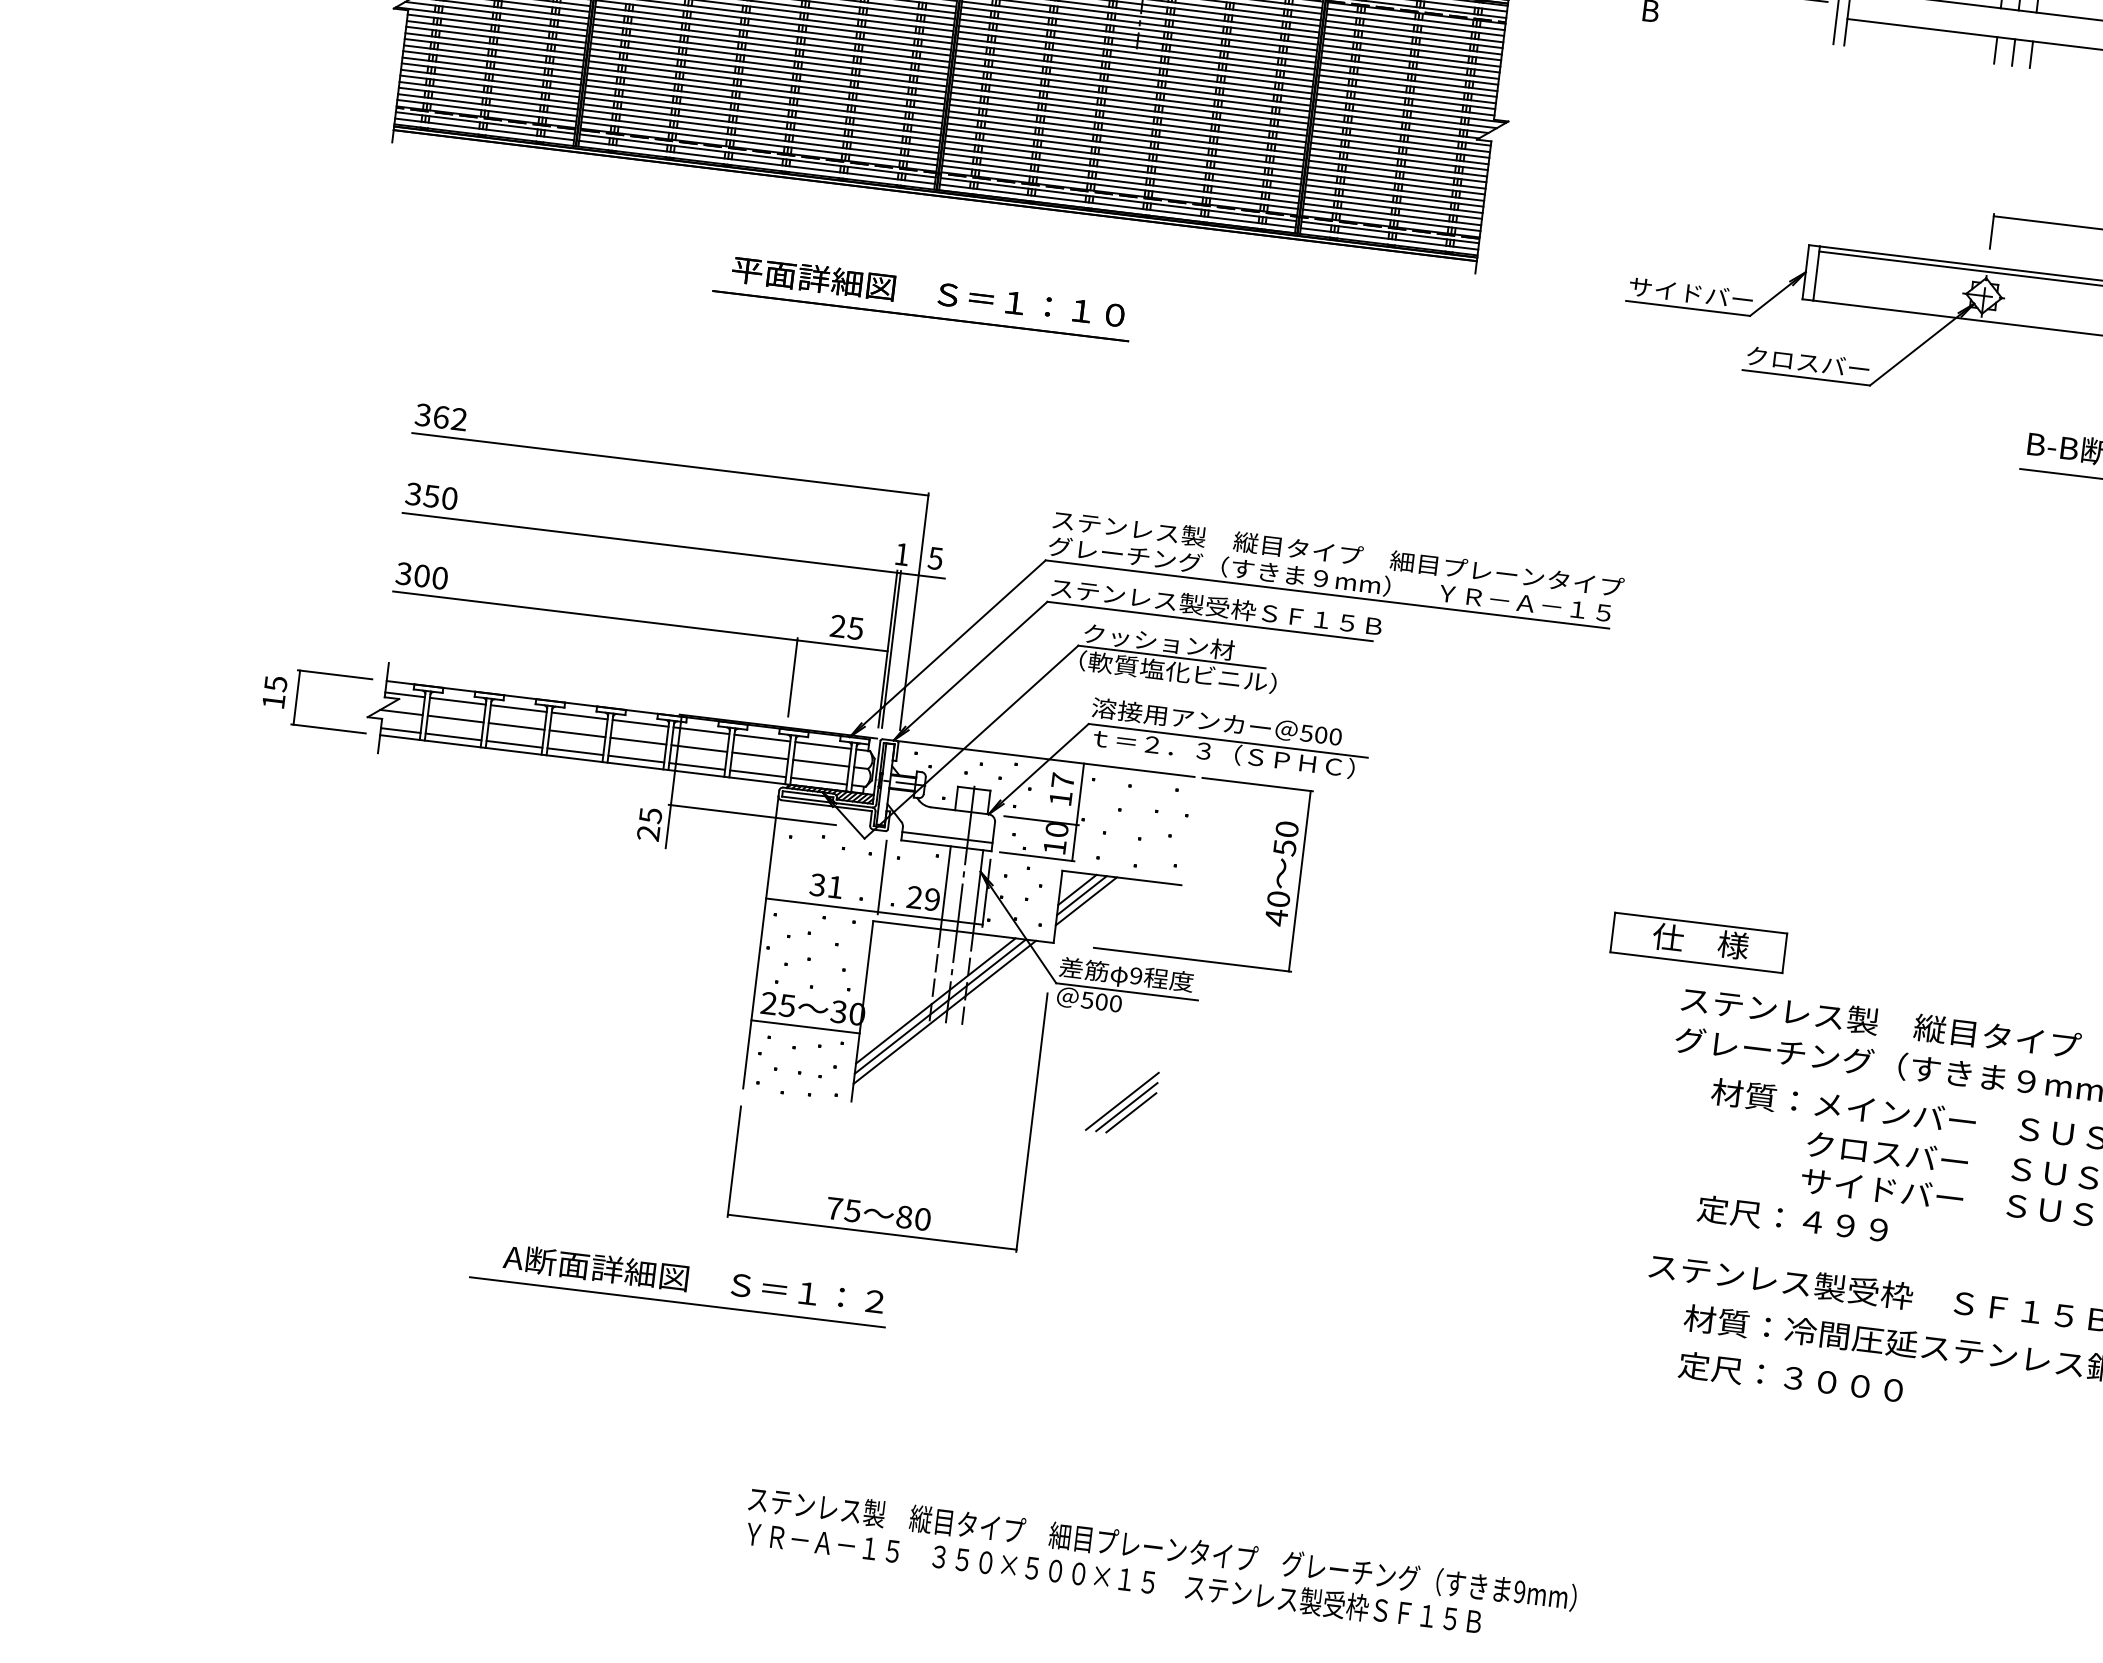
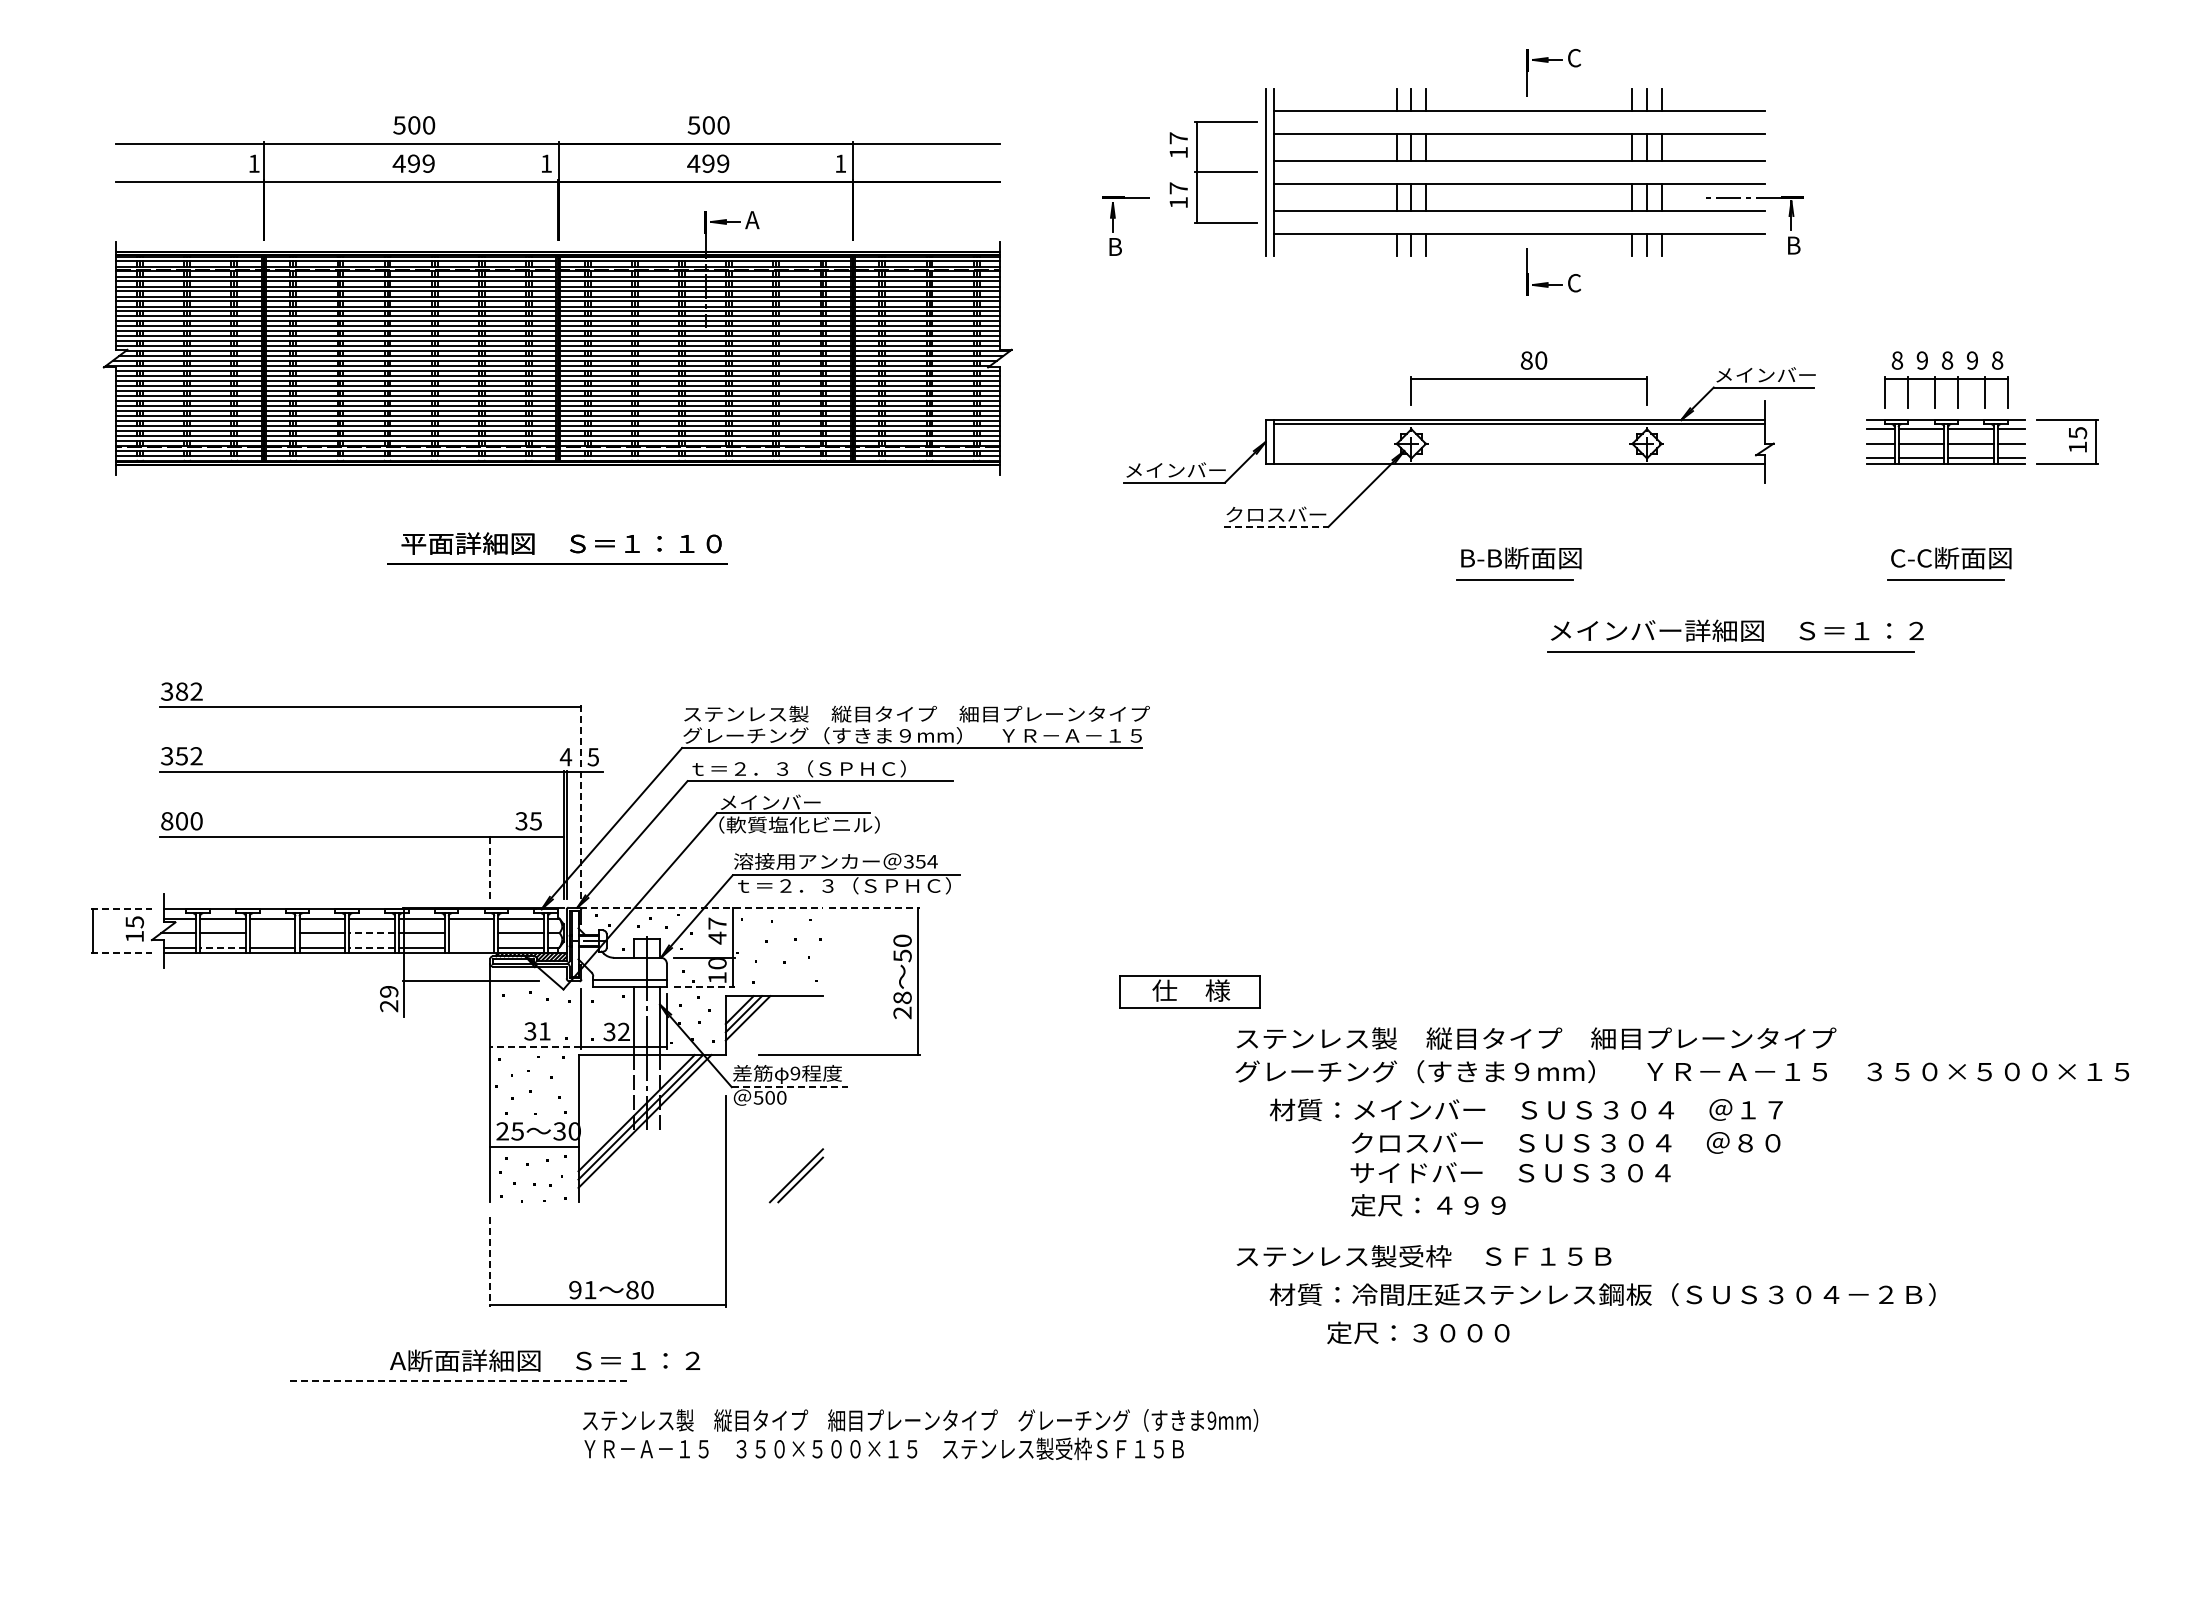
text: (1665, 290) -> (1154, 470), サイドバー -> メインバー
line: (1806, 378) -> (1276, 527), solid -> dashed
text: (442, 417) -> (182, 691), 362 -> 382
text: (449, 498) -> (196, 756), 350 -> 352
text: (901, 554) -> (565, 757), 1 -> 4
text: (404, 574) -> (167, 821), 300 -> 800
text: (1215, 606) -> (823, 768), ステンレス製受枠ＳＦ１５Ｂ -> ｔ＝２．３（ＳＰＨＣ）
line: (914, 612) -> (581, 802), solid -> dashed
text: (838, 626) -> (521, 821), 25 -> 35
text: (1159, 641) -> (781, 802), クッション材 -> メインバー
line: (336, 675) -> (122, 909), solid -> dashed
line: (793, 677) -> (490, 866), solid -> dashed
text: (274, 691) -> (134, 928), moved
line: (516, 726) -> (272, 933), removed
line: (329, 729) -> (122, 953), solid -> dashed
text: (1320, 734) -> (920, 861), 500 -> 354
line: (453, 736) -> (222, 947), solid -> dashed
line: (638, 741) -> (372, 933), solid -> dashed
line: (760, 756) -> (471, 933), removed
line: (636, 758) -> (372, 947), solid -> dashed
line: (1045, 758) -> (701, 907), solid -> dashed
line: (758, 773) -> (471, 947), removed
line: (1258, 784) -> (875, 907), solid -> dashed
text: (1060, 797) -> (717, 937), 17 -> 47
text: (651, 815) -> (389, 991), 25 -> 29
line: (1037, 857) -> (704, 987), solid -> dashed
text: (923, 899) -> (616, 1032), 29 -> 32
line: (821, 905) -> (535, 1047), solid -> dashed
text: (1277, 908) -> (902, 1005), 40 -> 28
part: (1698, 942) -> (1189, 991), moved
line: (1126, 992) -> (789, 1087), solid -> dashed
line: (1131, 1112) -> (804, 1183), removed
line: (734, 1162) -> (490, 1262), solid -> dashed
text: (843, 1208) -> (582, 1289), 75 -> 91
text: (1792, 1219) -> (1428, 1205), moved
text: (694, 1279) -> (545, 1360), moved
line: (676, 1301) -> (457, 1380), solid -> dashed
text: (1791, 1377) -> (1418, 1332), moved
text: (1160, 1565) -> (920, 1434), moved

